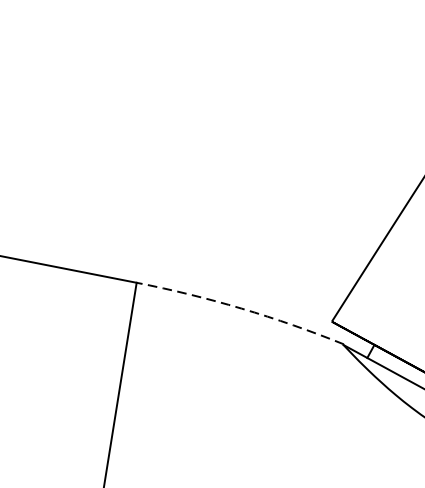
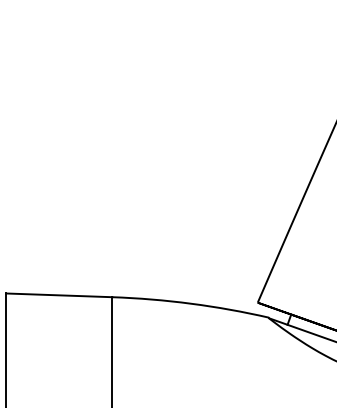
arc: (242, 308) -> (191, 303), dashed -> solid

